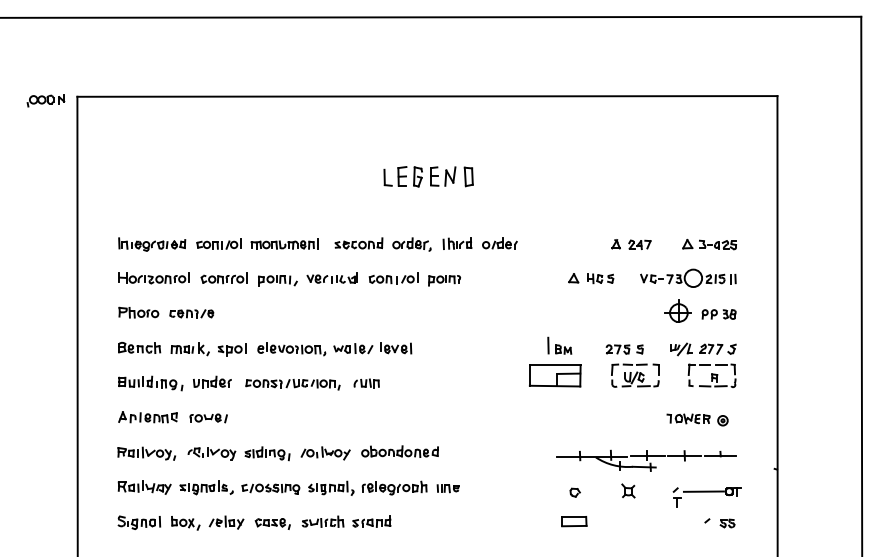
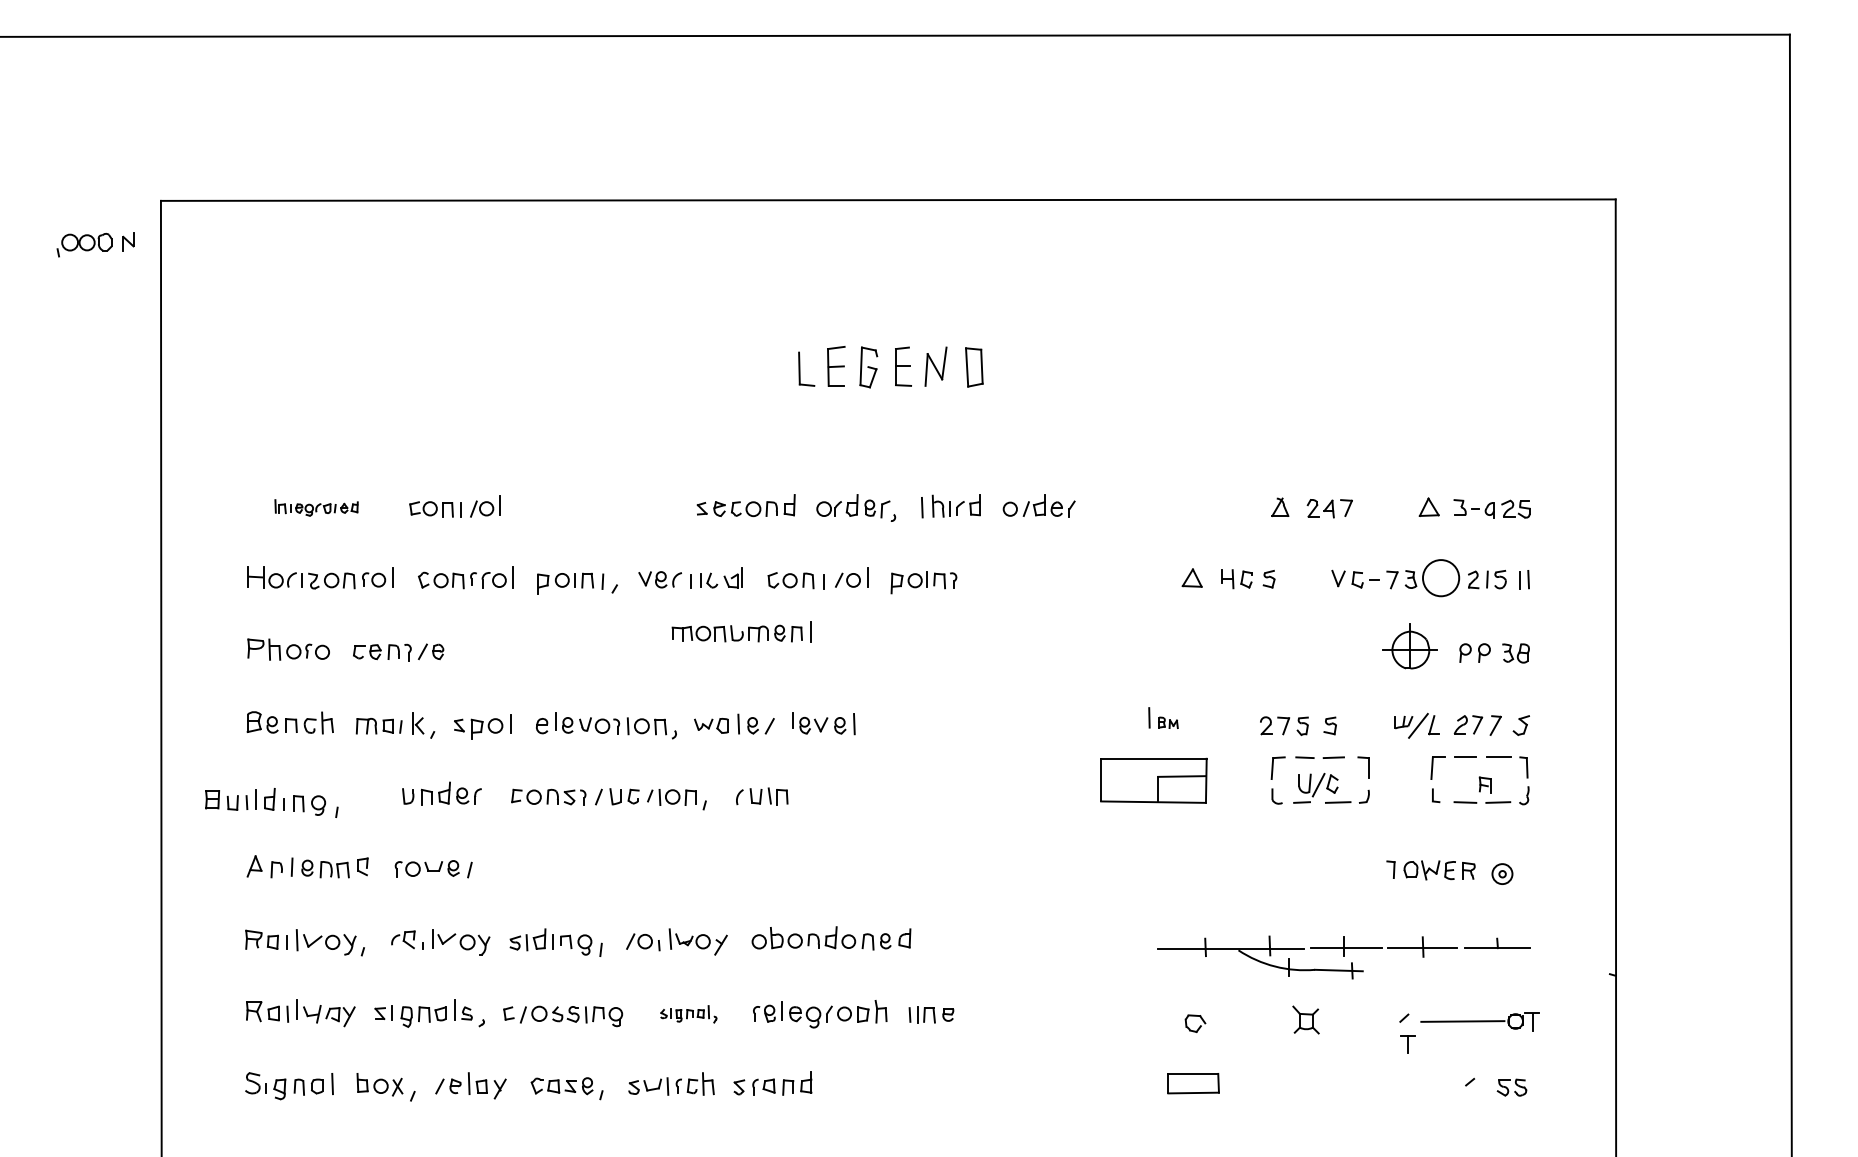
part: (45, 100) -> (94, 243), moved
part: (284, 243) -> (740, 630), moved
part: (152, 244) -> (316, 507), size x0.6
part: (559, 345) -> (1162, 717), size x0.6
part: (150, 383) -> (271, 802), moved
part: (331, 487) -> (688, 1012), size x0.6

